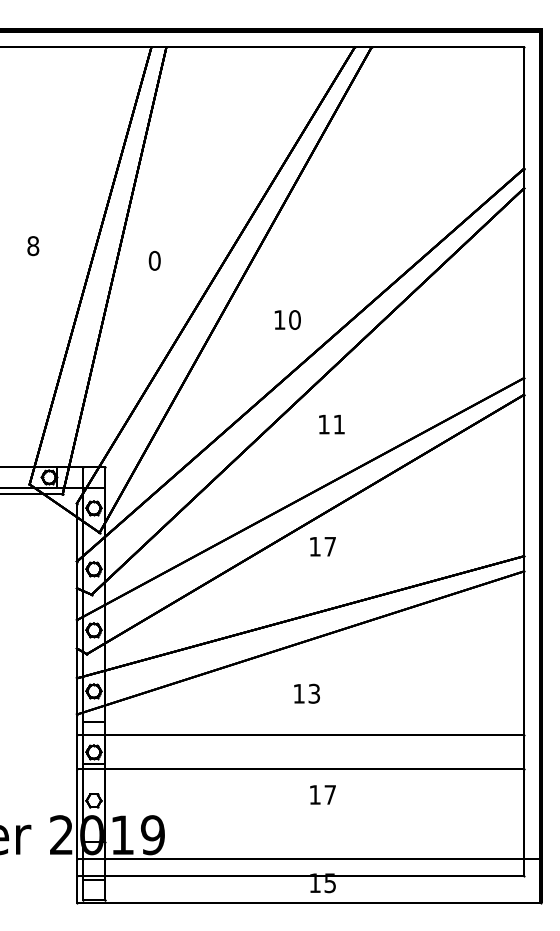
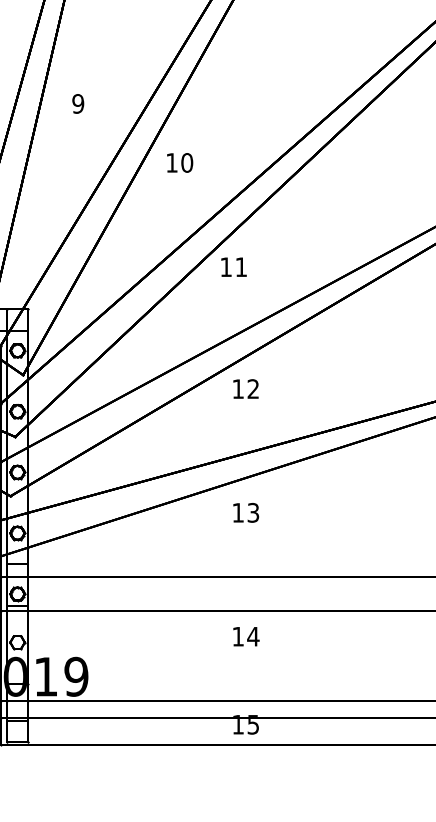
text: (154, 260) -> (77, 103), 0 -> 9
text: (287, 319) -> (179, 162), moved
text: (331, 424) -> (233, 267), moved
text: (329, 546) -> (252, 388), 17 -> 12
text: (306, 693) -> (245, 512), moved
text: (330, 794) -> (253, 636), 17 -> 14

